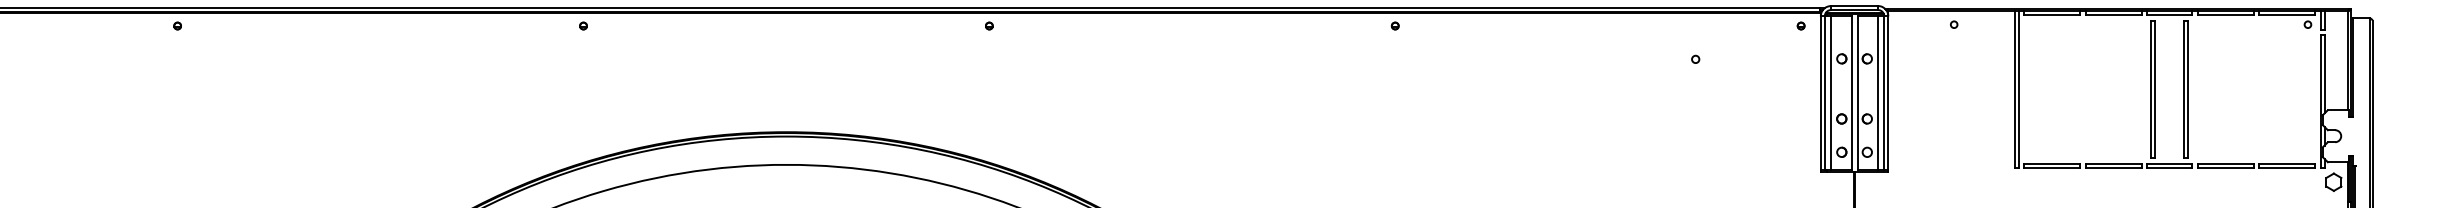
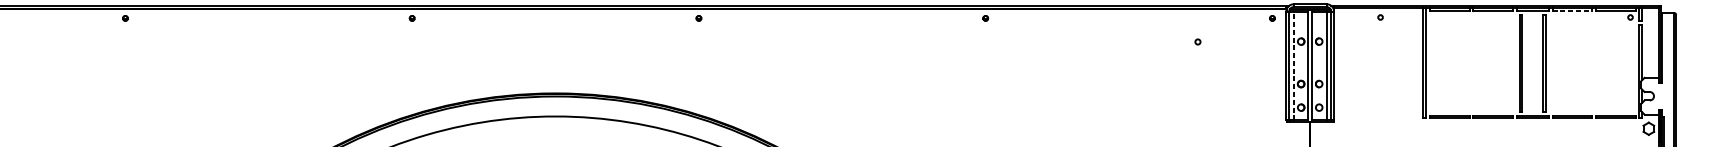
line: (2226, 15) -> (1572, 10), solid -> dashed
line: (1831, 93) -> (1293, 66), solid -> dashed

